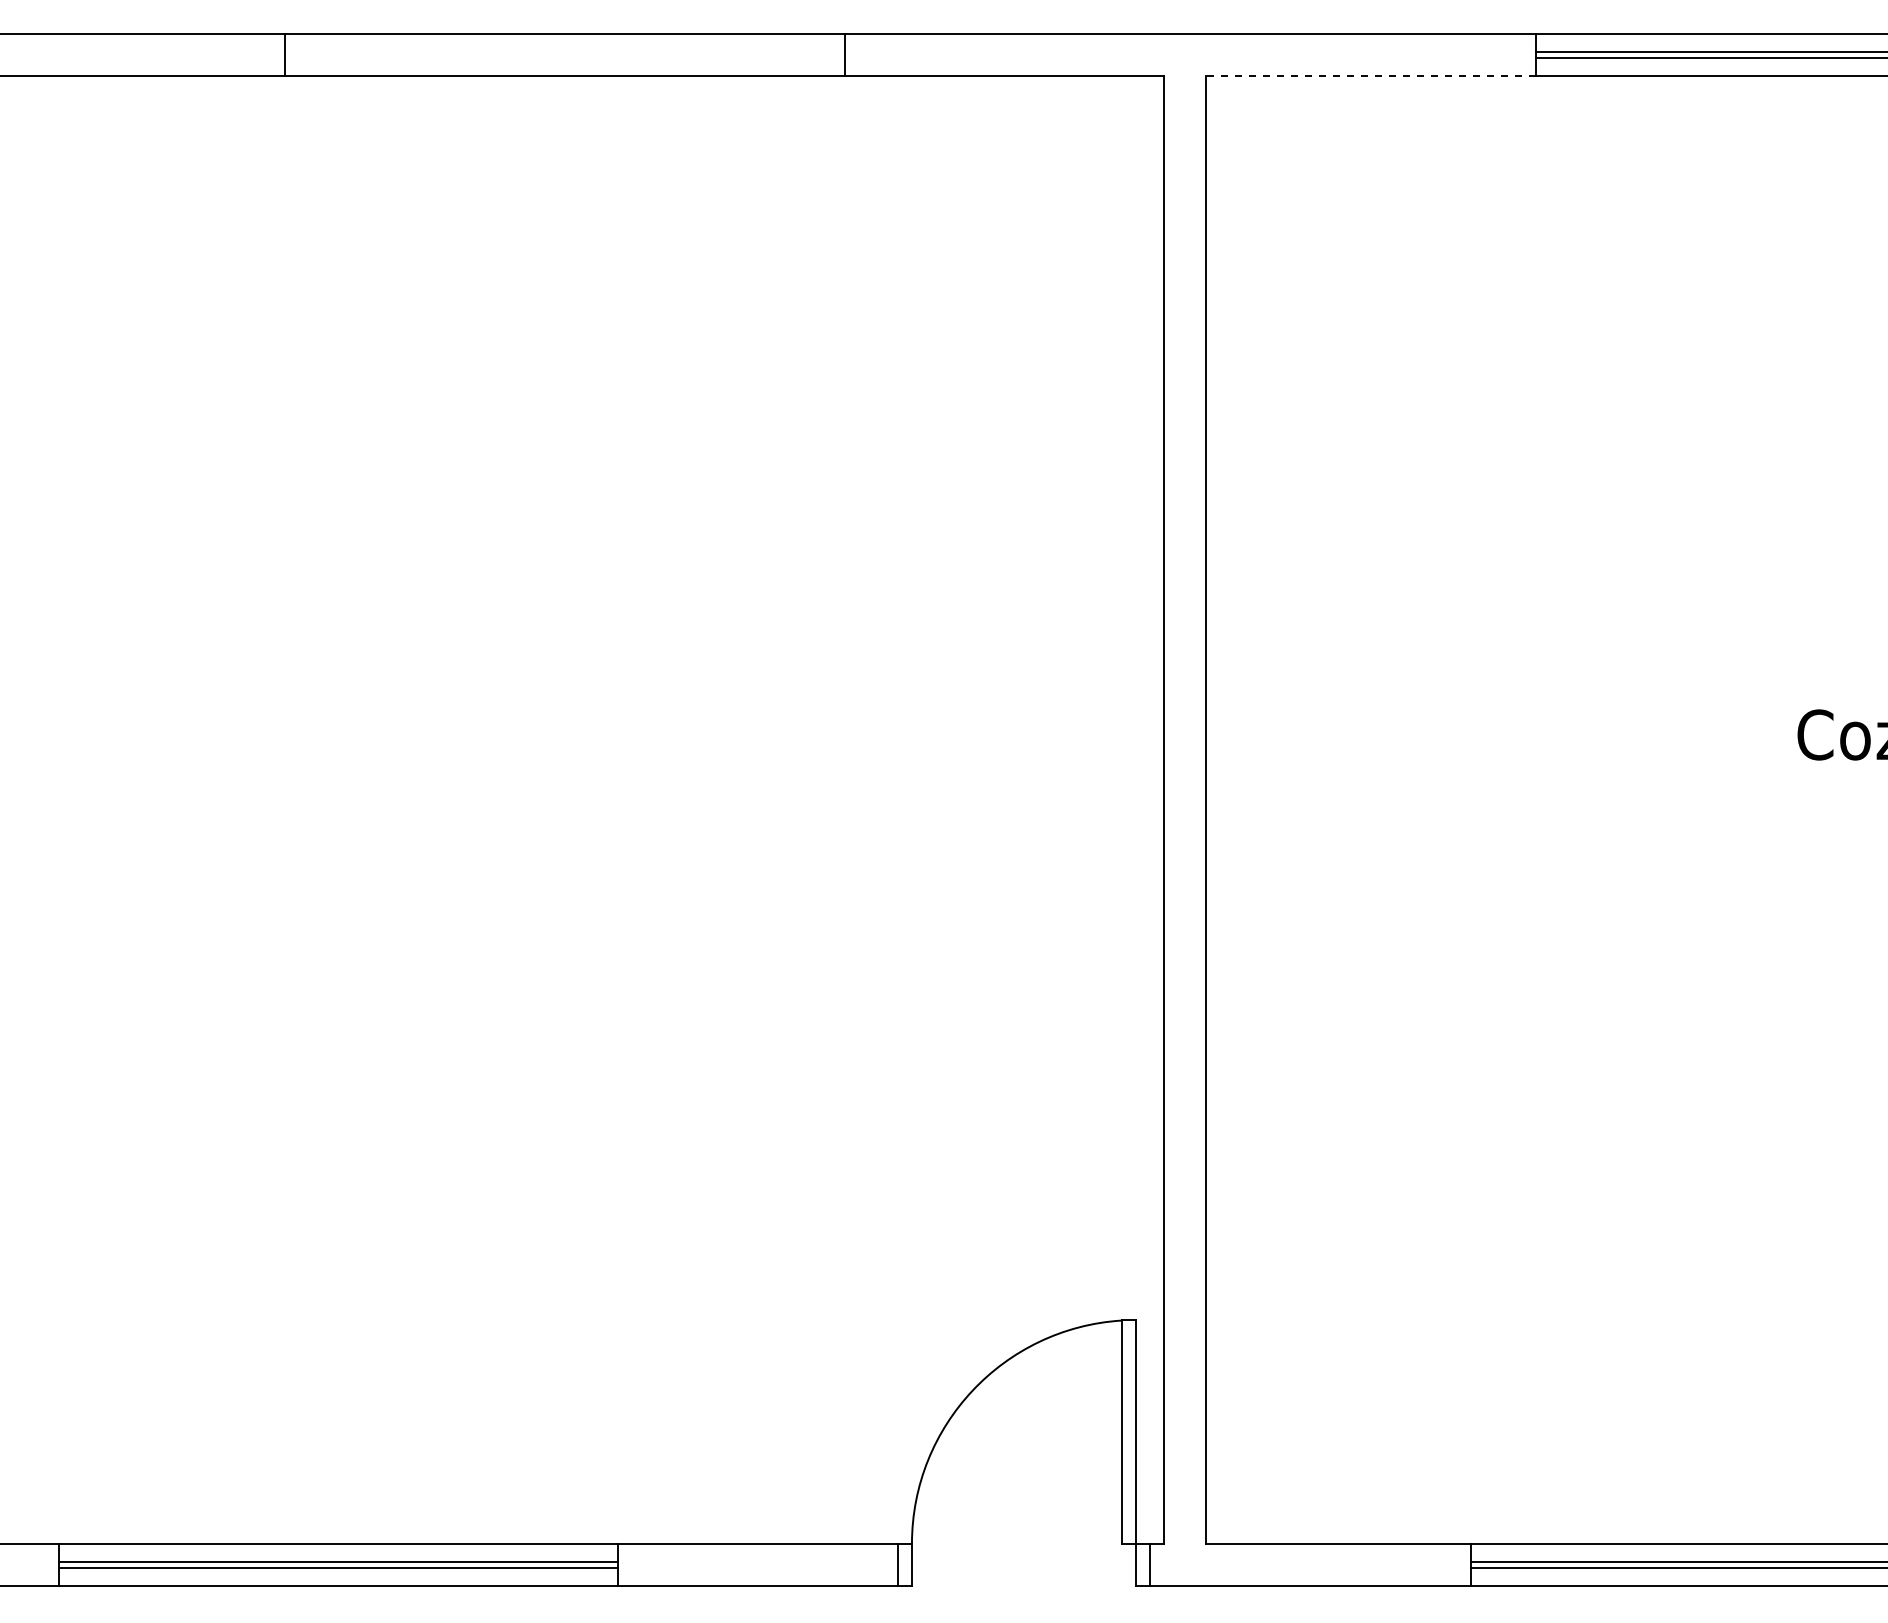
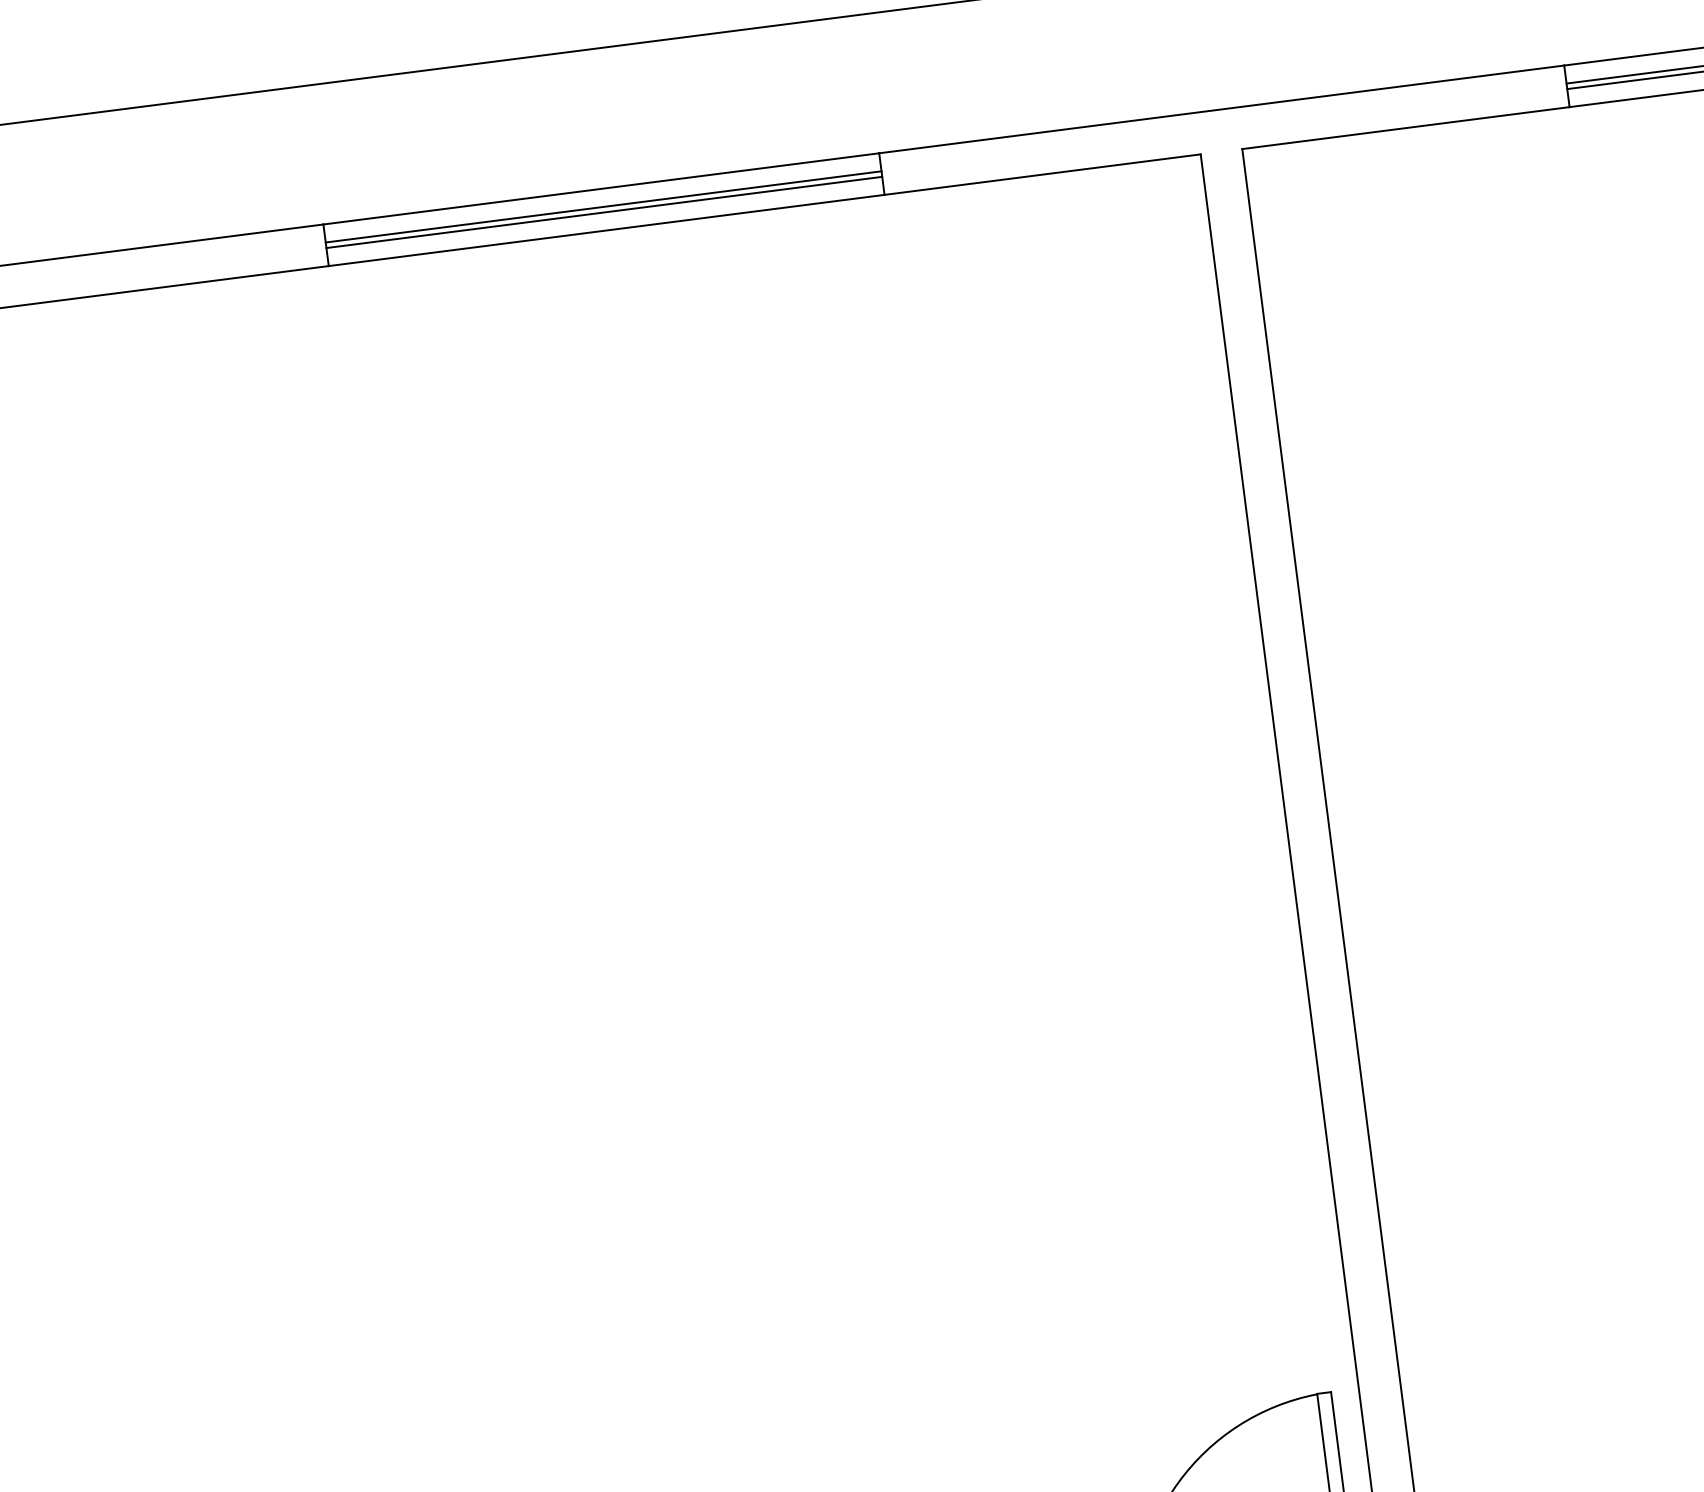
line: (564, 52) -> (603, 207), added
line: (564, 57) -> (604, 212), added
line: (1370, 75) -> (1405, 127), dashed -> solid

